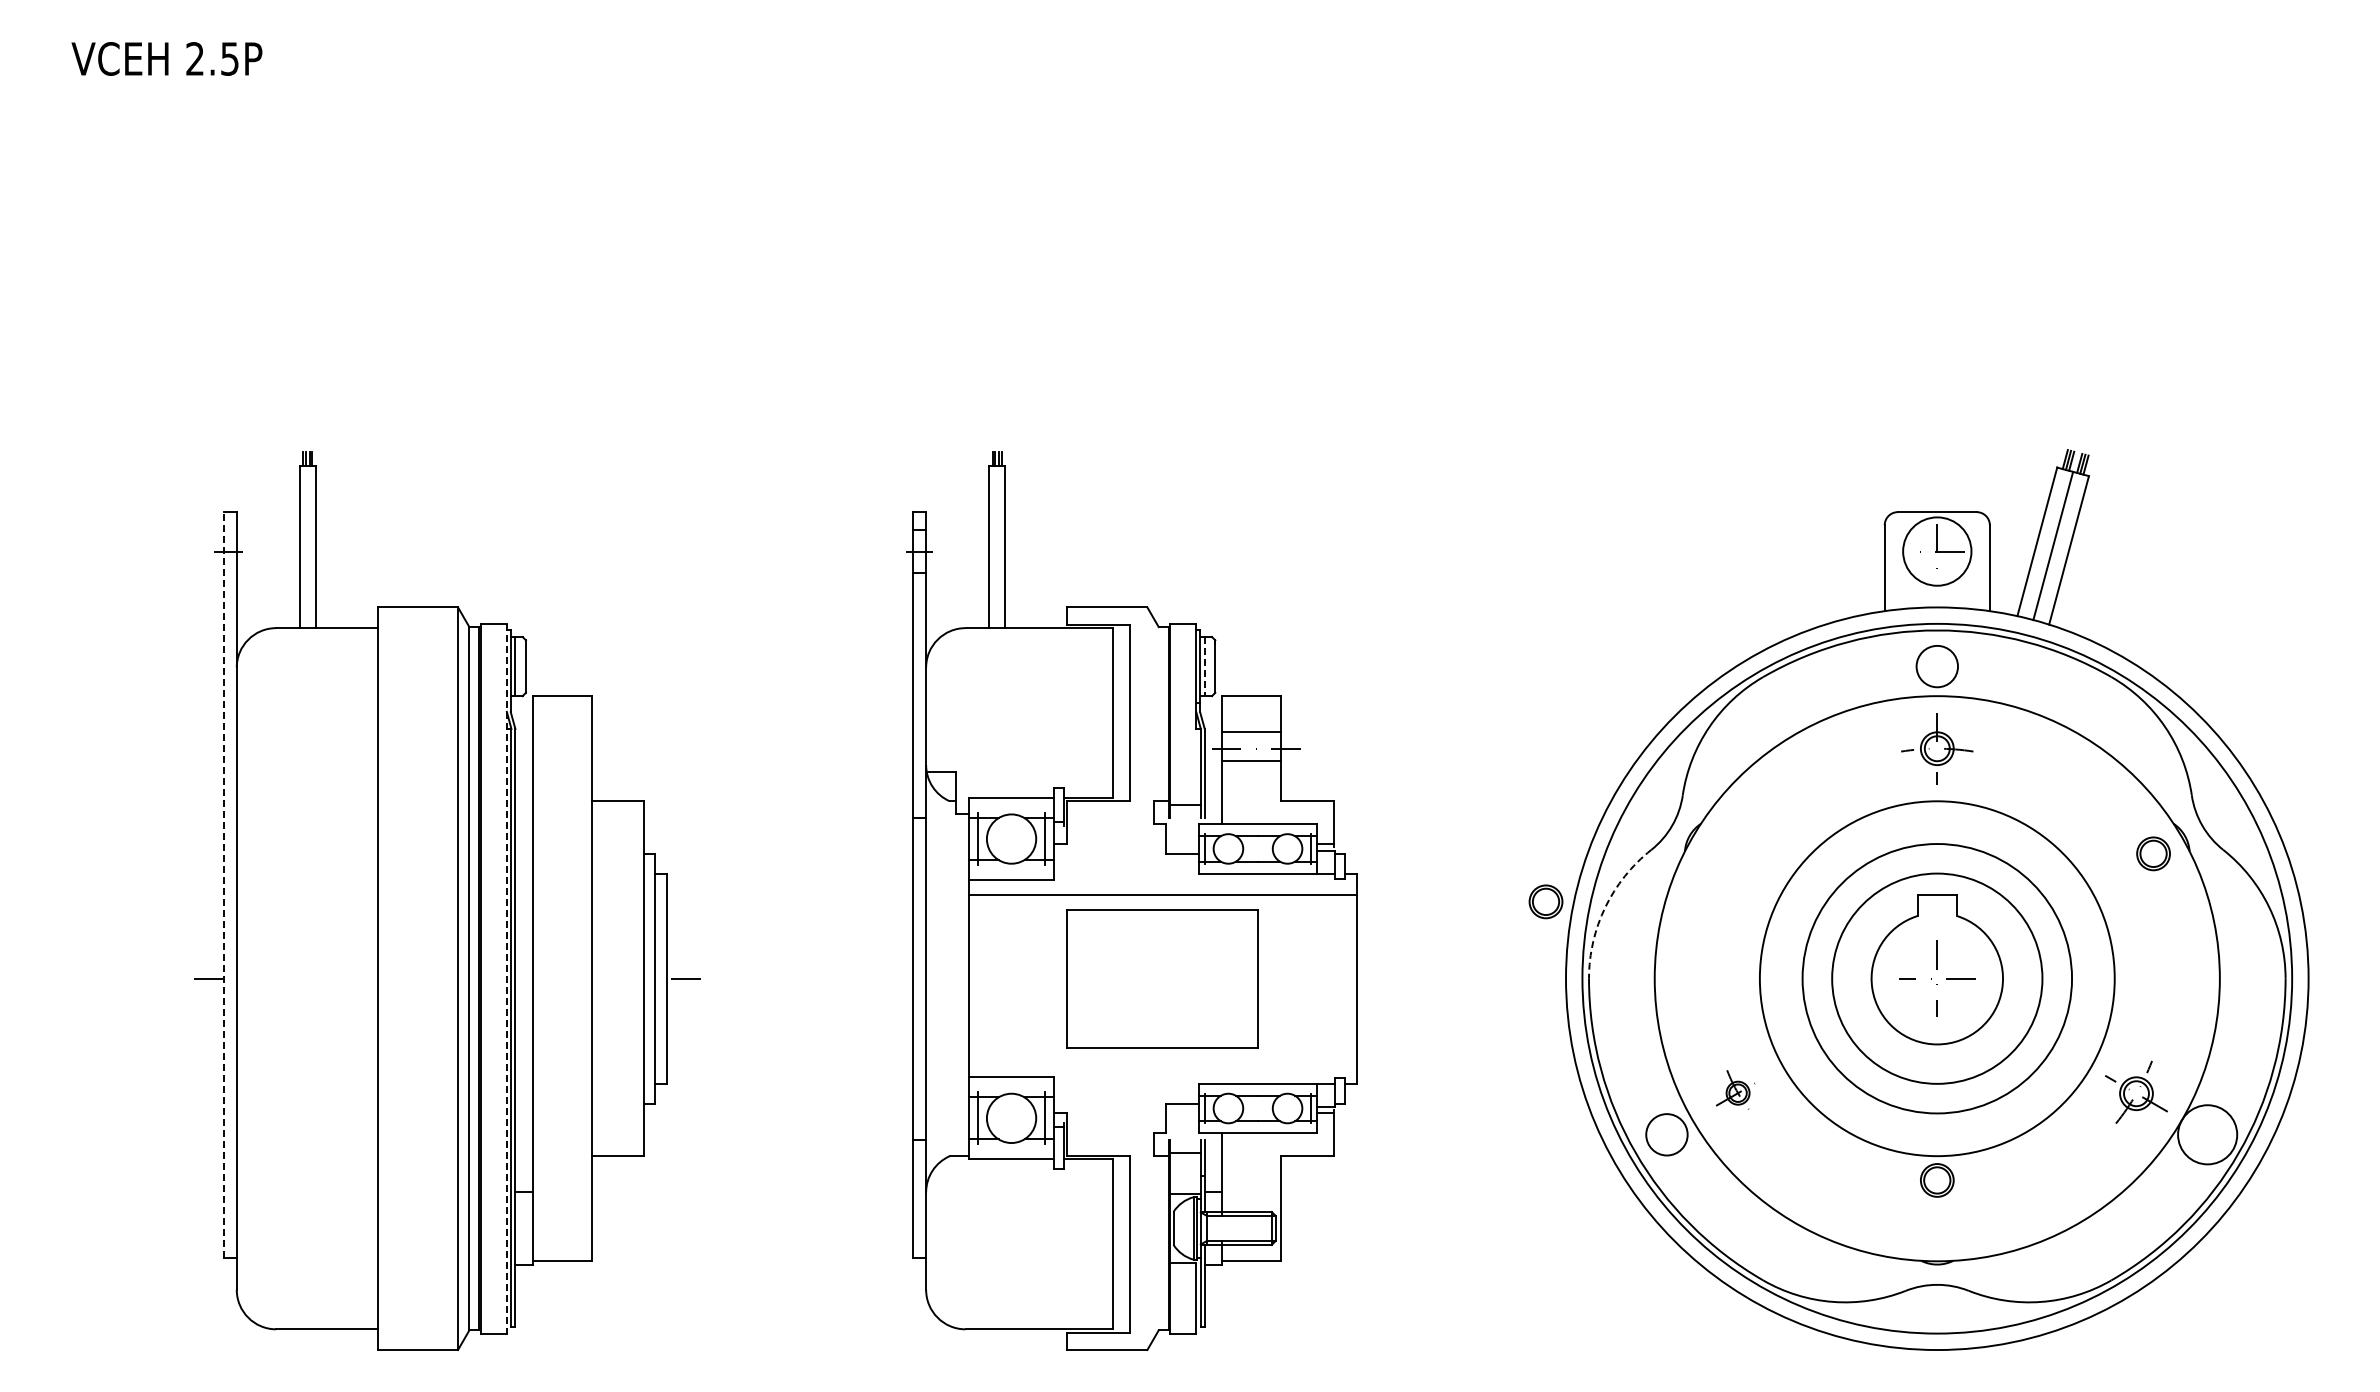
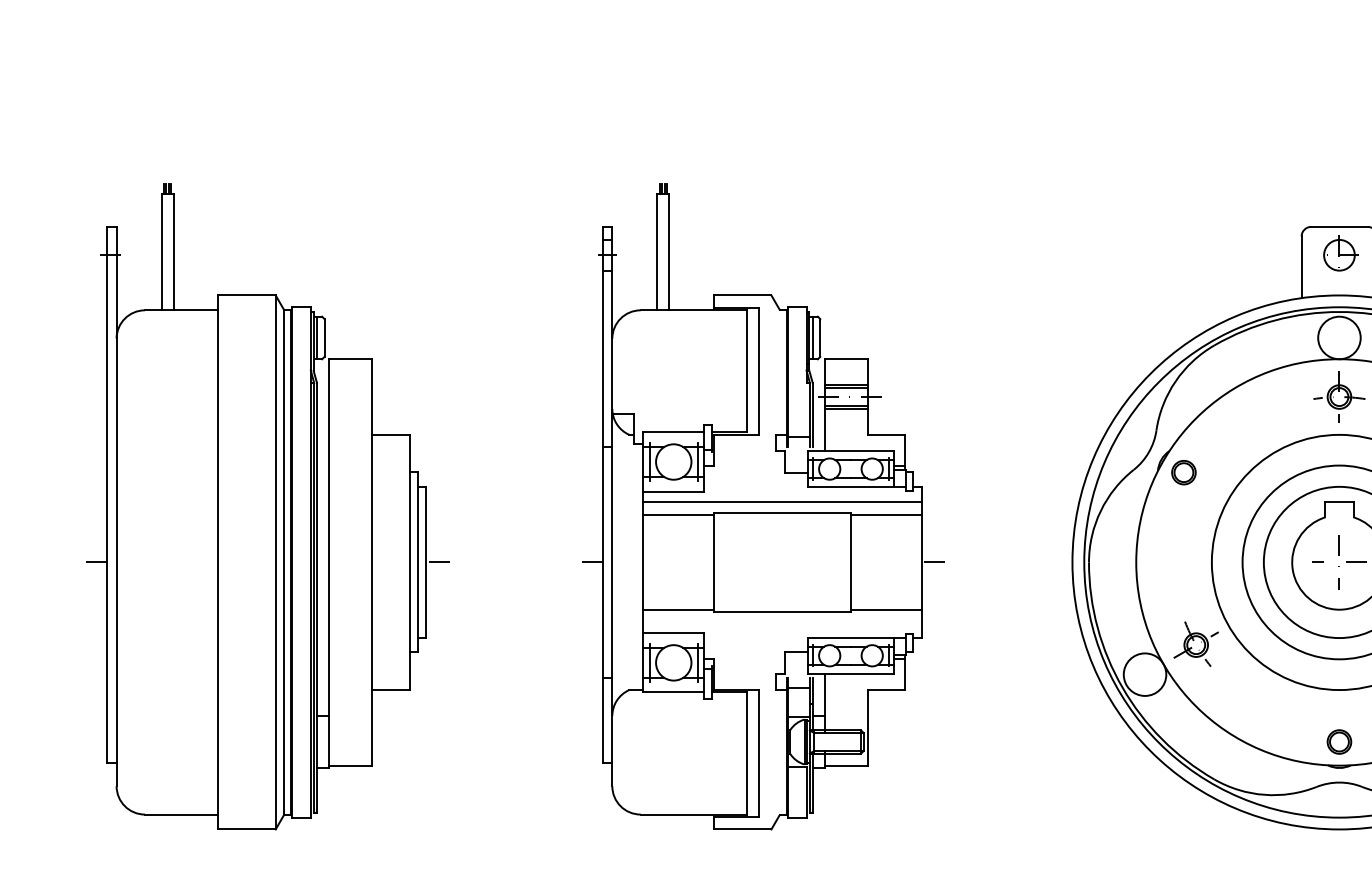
circle: (1936, 551) -> (1338, 255), size x0.62
line: (1204, 666) -> (812, 337), dashed -> solid
circle: (1936, 666) -> (1338, 337), size x1.43
line: (1251, 736) -> (846, 388), added
line: (1251, 765) -> (846, 409), added
line: (223, 885) -> (107, 495), dashed -> solid
part: (1545, 901) -> (1183, 472), moved
arc: (1605, 907) -> (1100, 511), dashed -> solid
line: (1017, 913) -> (678, 515), added
line: (1307, 913) -> (886, 515), added
line: (506, 978) -> (310, 562), dashed -> solid
line: (896, 978) -> (591, 562), added
line: (1372, 978) -> (933, 562), added
line: (1017, 1044) -> (678, 609), added
line: (1307, 1044) -> (886, 609), added
part: (1737, 1091) -> (1195, 643), size x1.43
circle: (1666, 1134) -> (1144, 674), size x1.43
part: (1937, 1180) -> (1339, 742), moved

